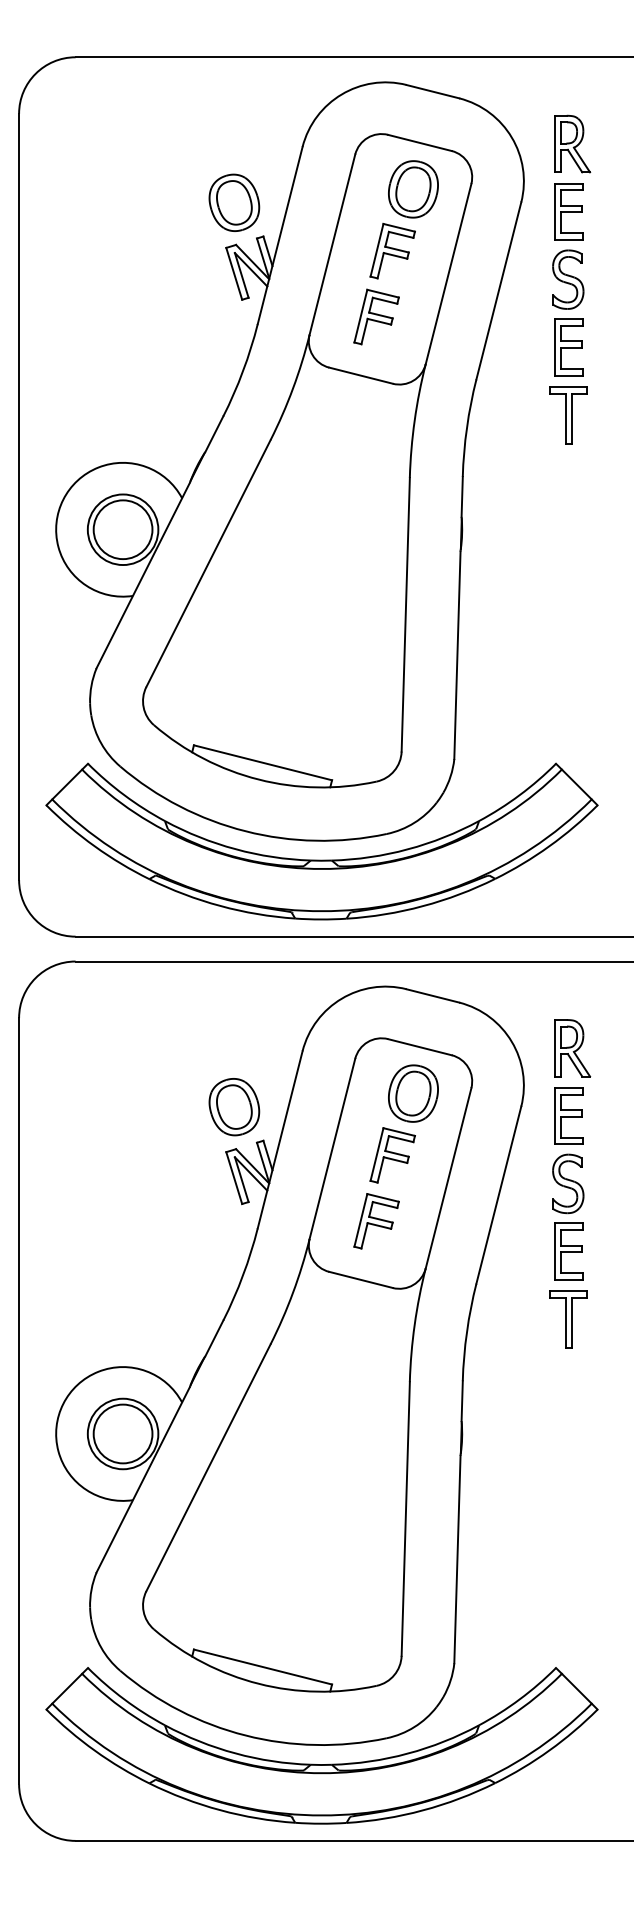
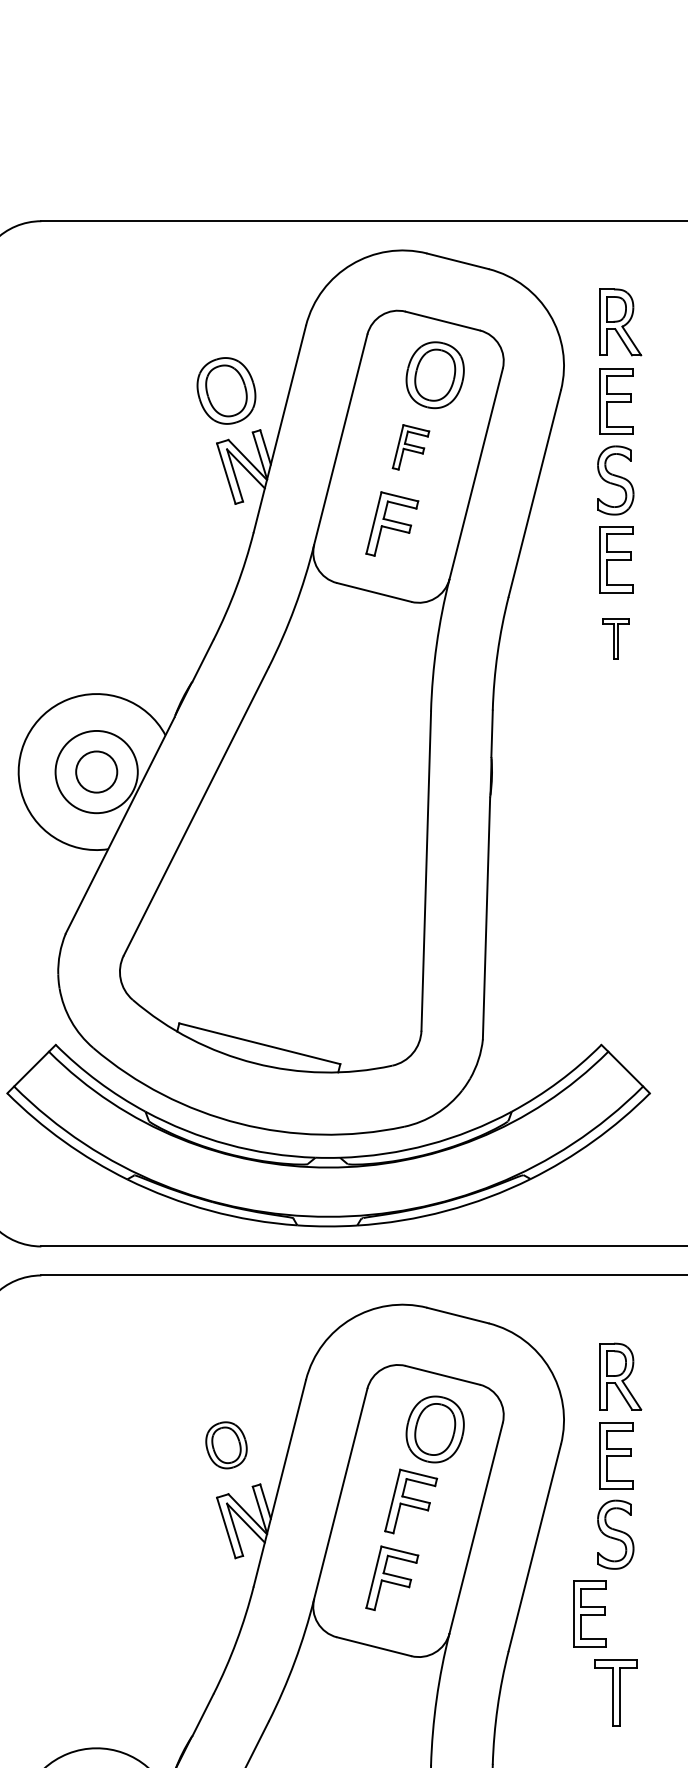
part: (392, 251) -> (410, 447), size x0.7
part: (568, 415) -> (616, 638), size x0.6
circle: (122, 529) -> (96, 771), size x0.6
part: (234, 1107) -> (226, 1445), size x0.7
part: (568, 1251) -> (589, 1613), moved

